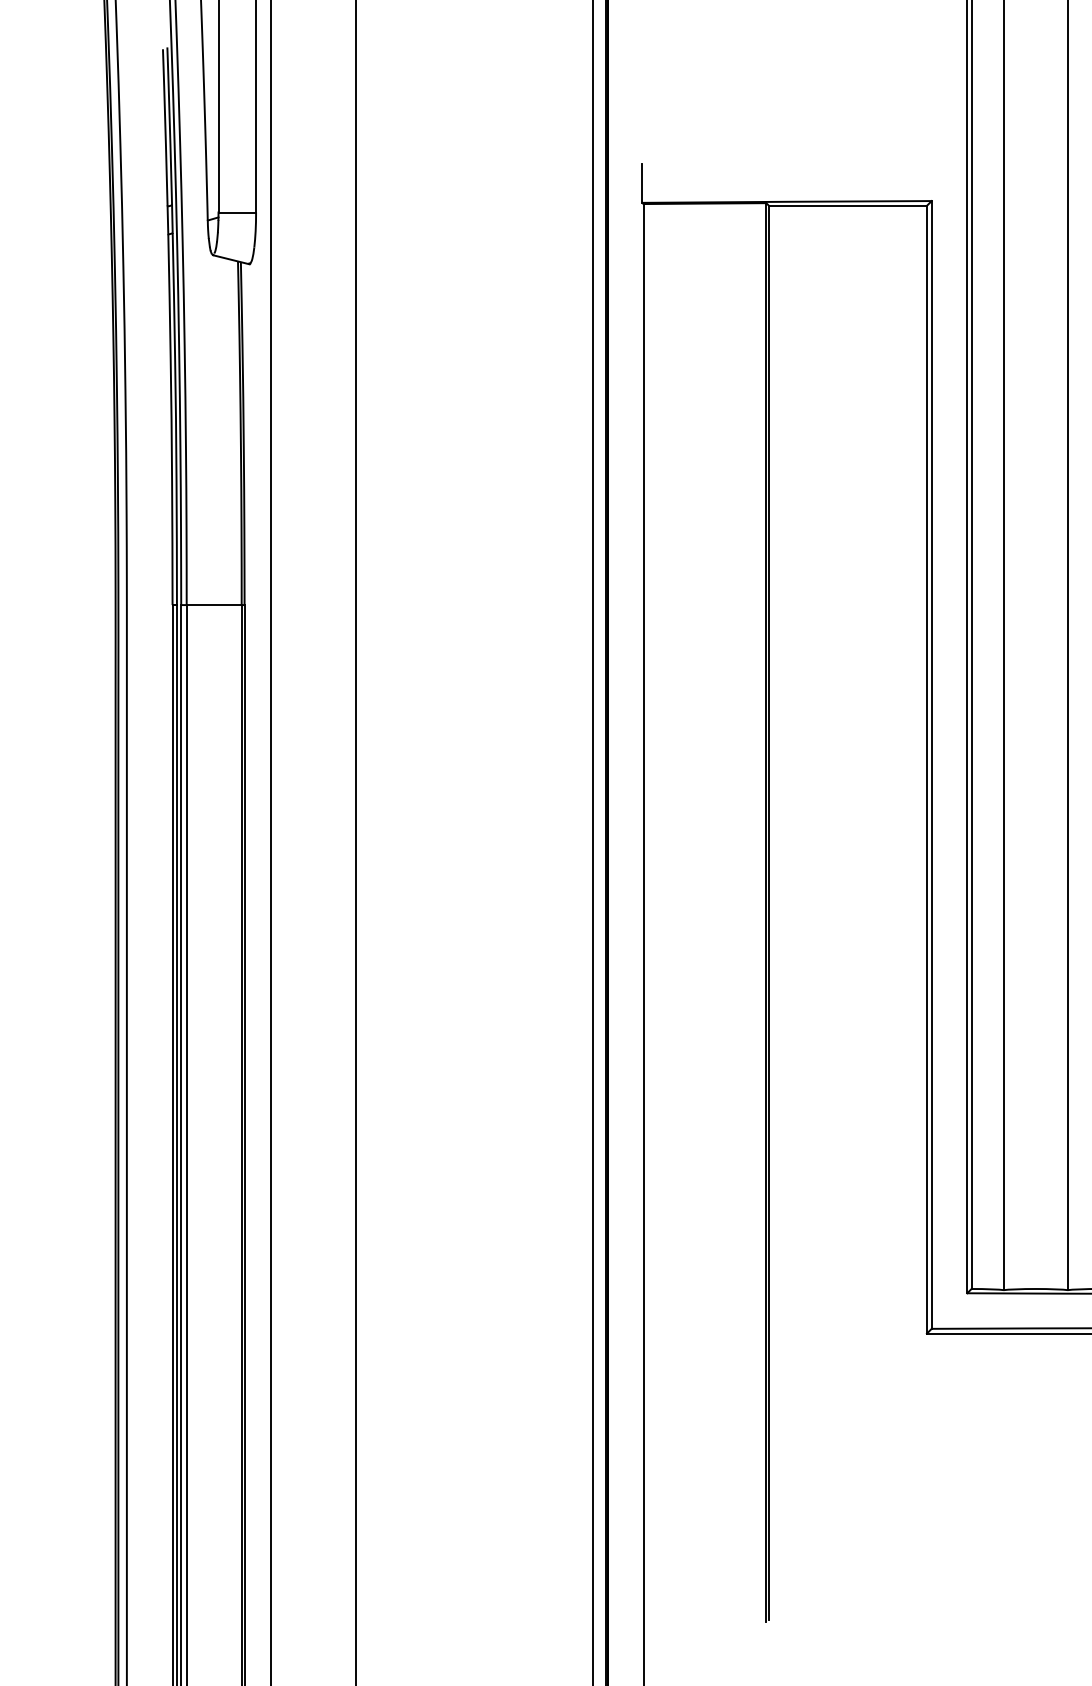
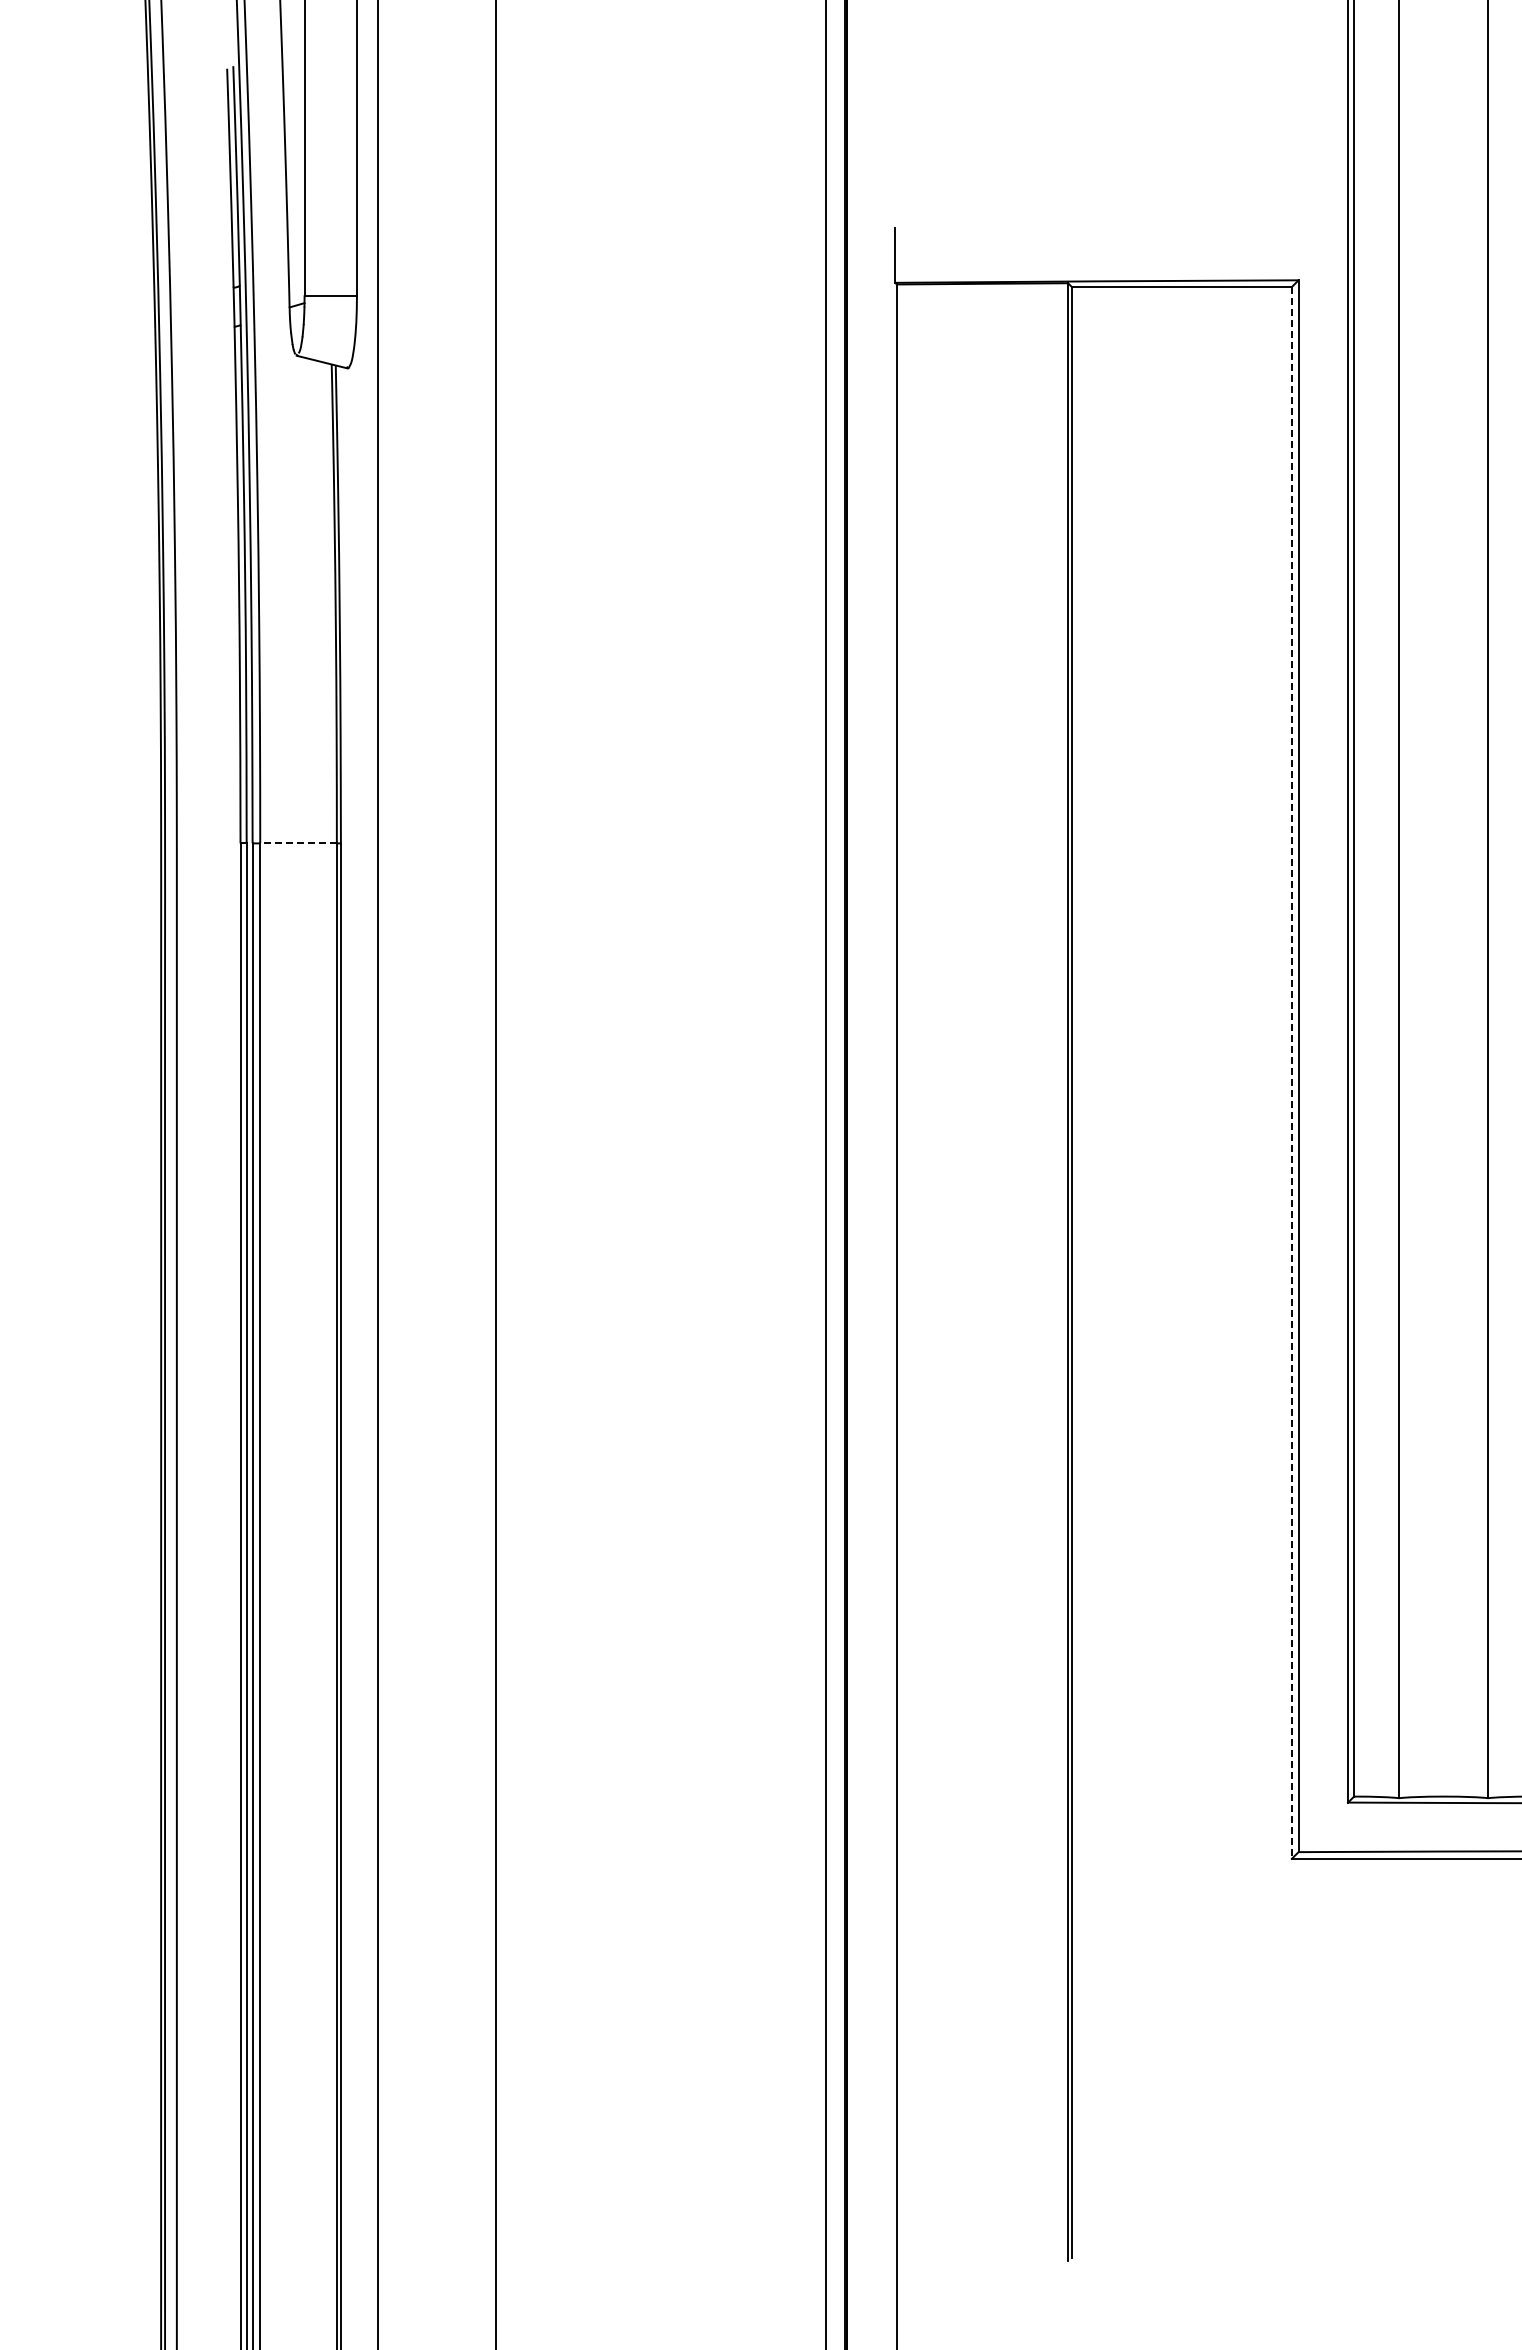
line: (214, 605) -> (298, 843), solid -> dashed
line: (926, 769) -> (1291, 1072), solid -> dashed

